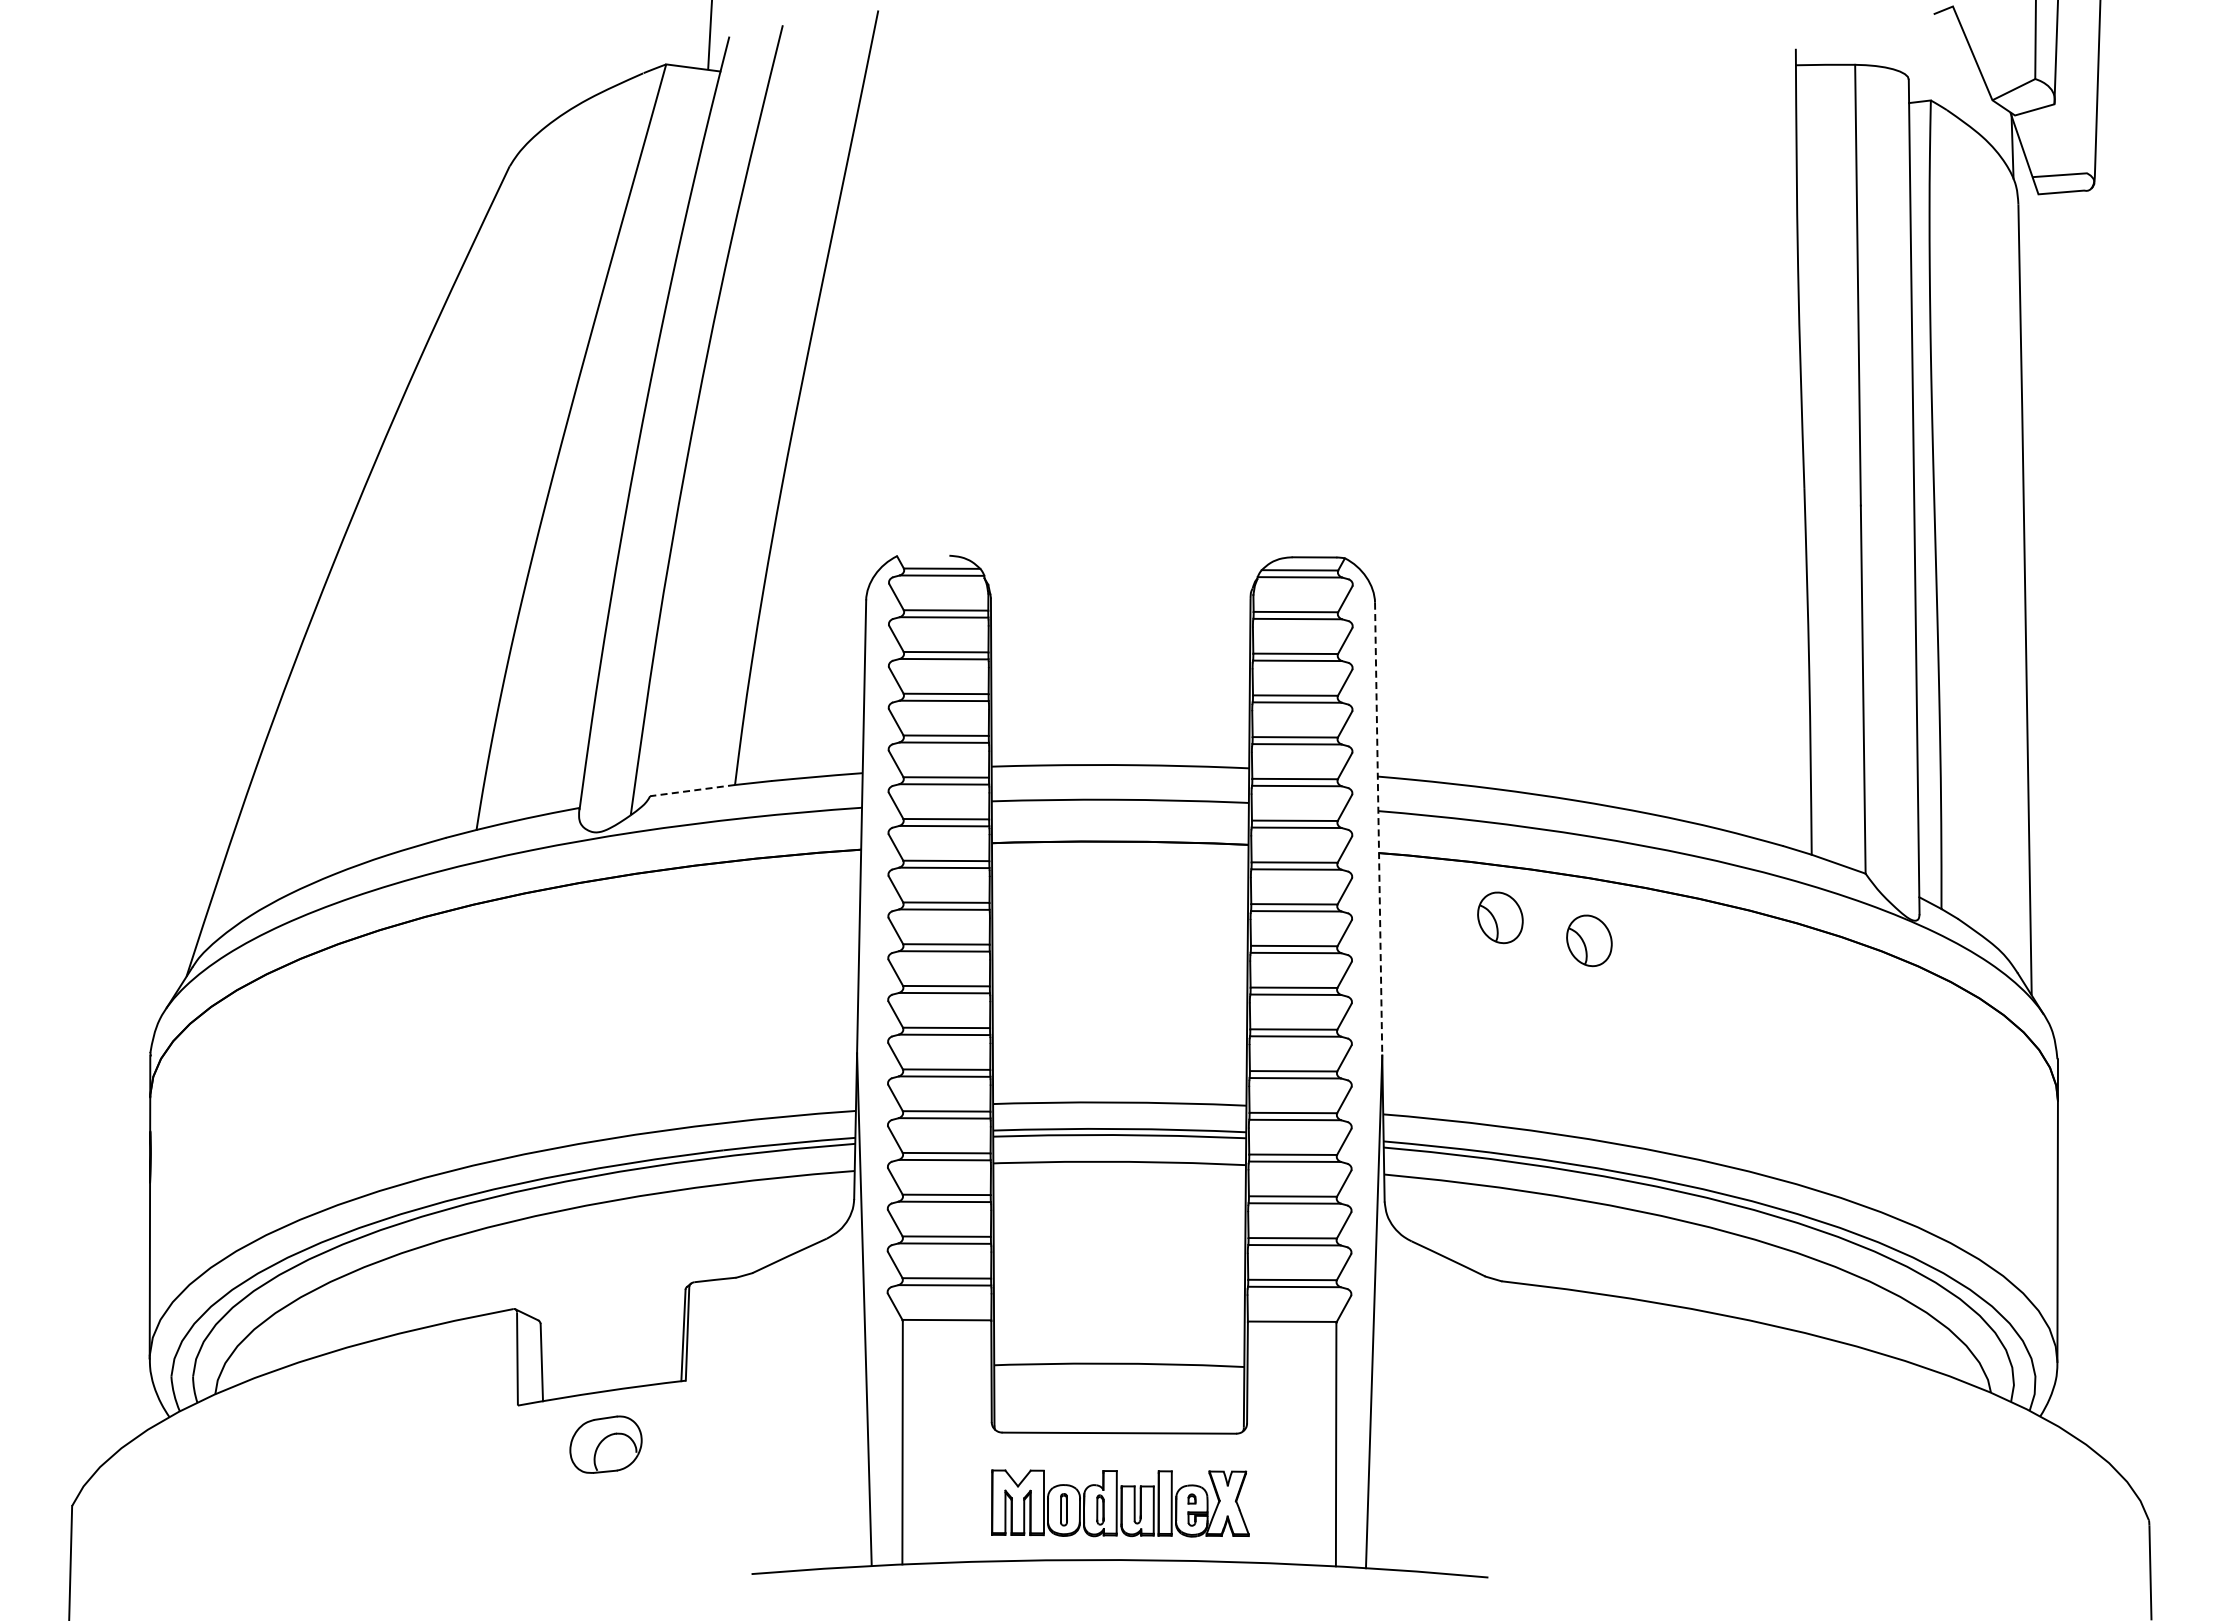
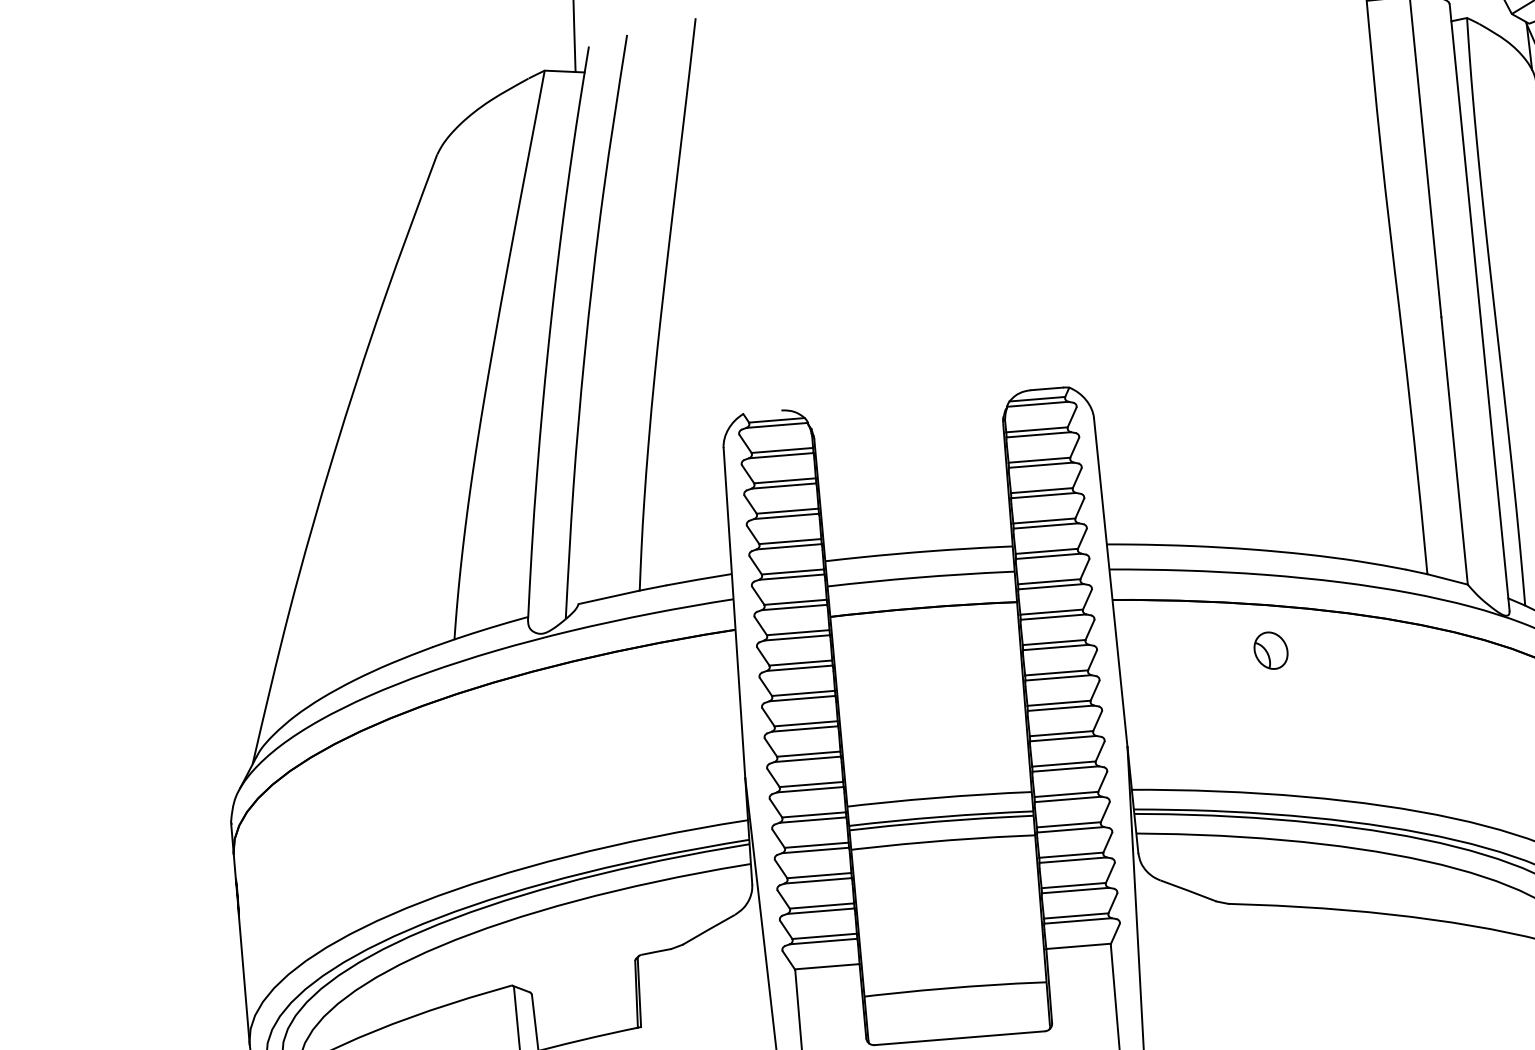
line: (692, 790) -> (609, 597), dashed -> solid
line: (1378, 829) -> (1110, 582), dashed -> solid
part: (1500, 917) -> (1204, 639), removed

